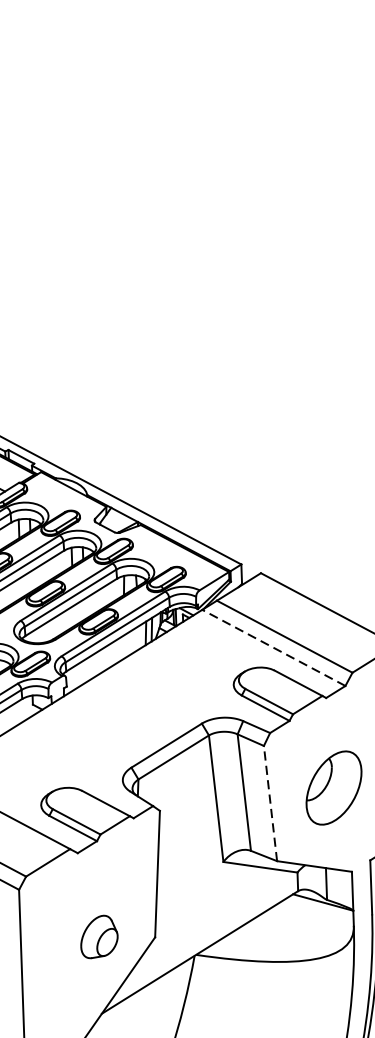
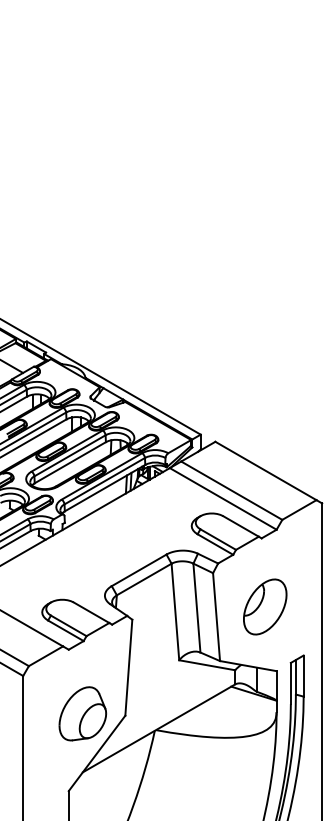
line: (274, 647) -> (223, 498), dashed -> solid
line: (270, 802) -> (216, 616), dashed -> solid
part: (98, 936) -> (82, 713), size x1.67

